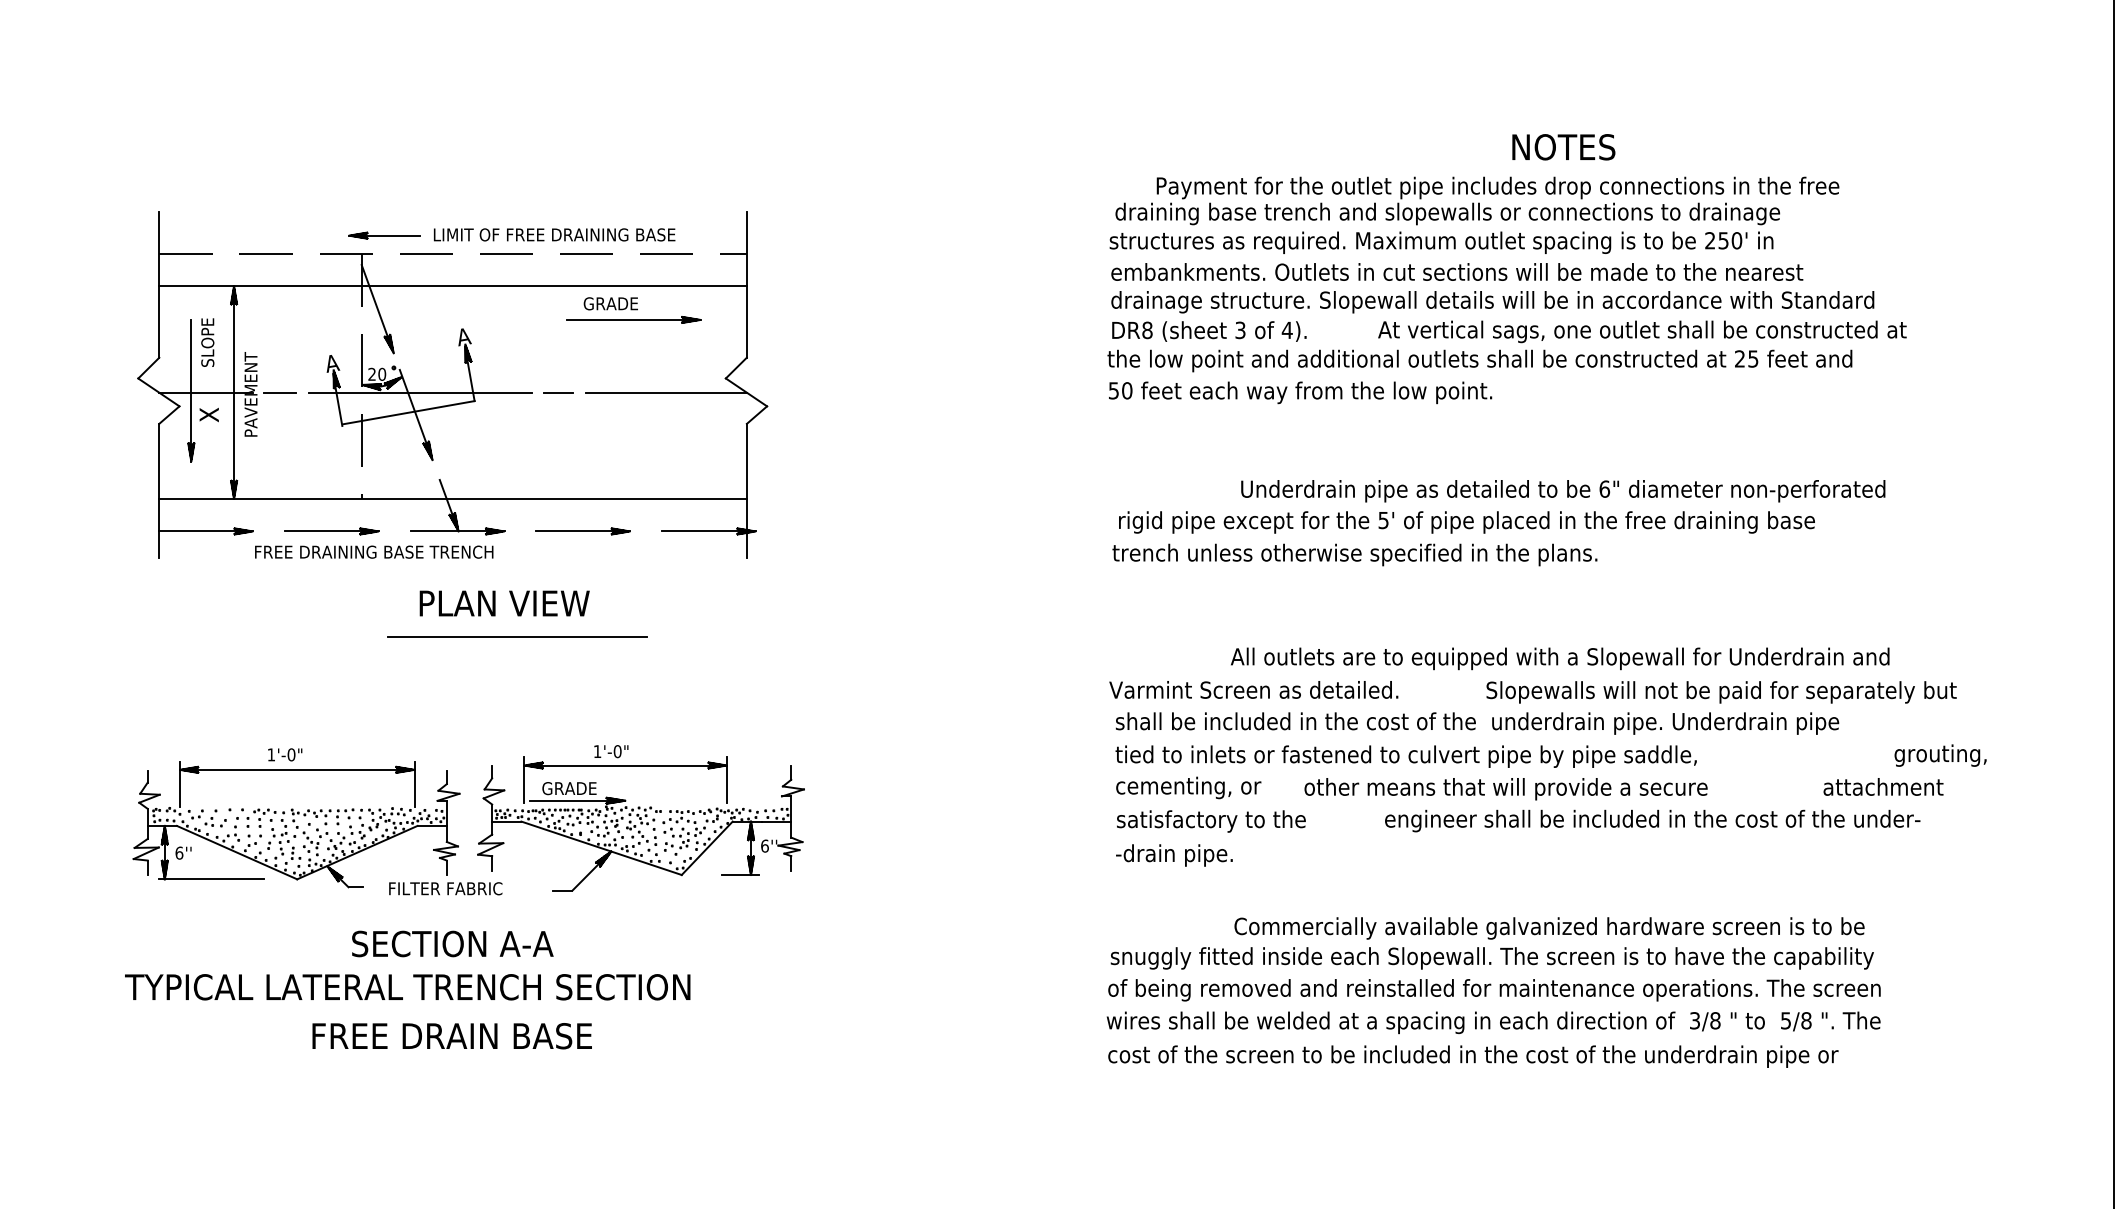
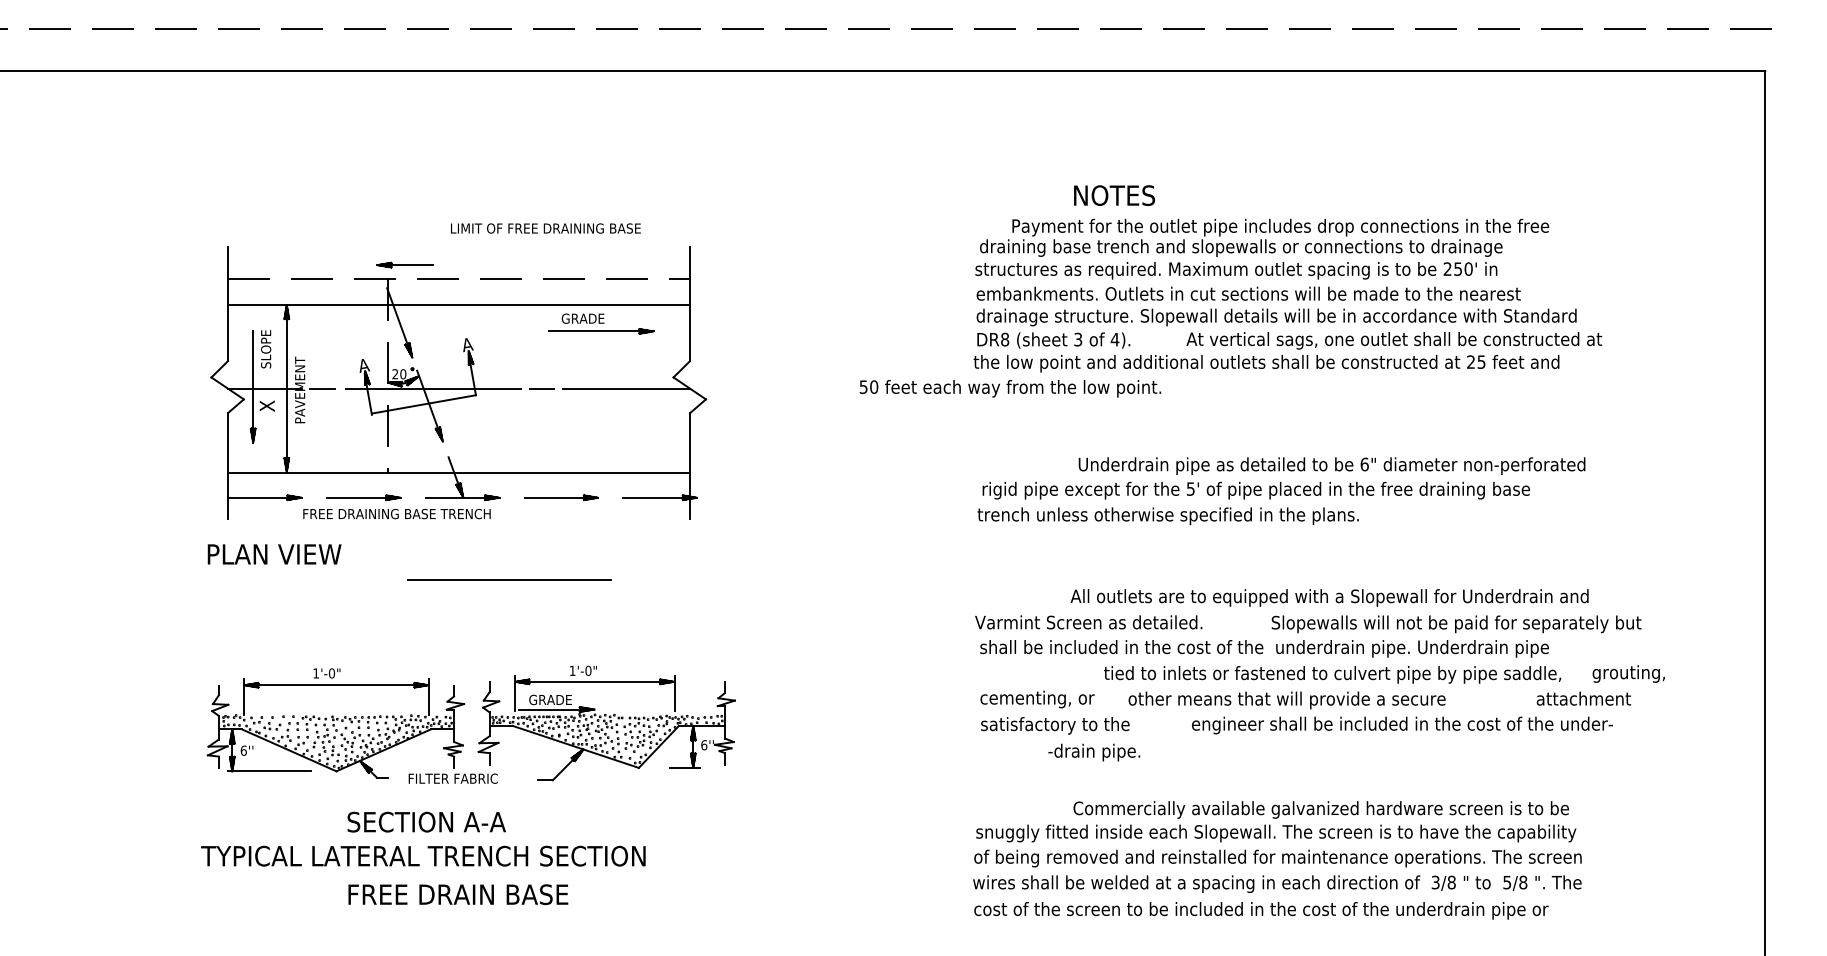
text: (1563, 147) -> (1114, 195), moved
text: (554, 234) -> (545, 228), moved
text: (1300, 392) -> (1010, 388), moved
text: (504, 603) -> (274, 554), moved
text: (1406, 756) -> (1332, 674), moved
text: (1174, 855) -> (1094, 752), moved
text: (452, 943) -> (426, 821), moved

